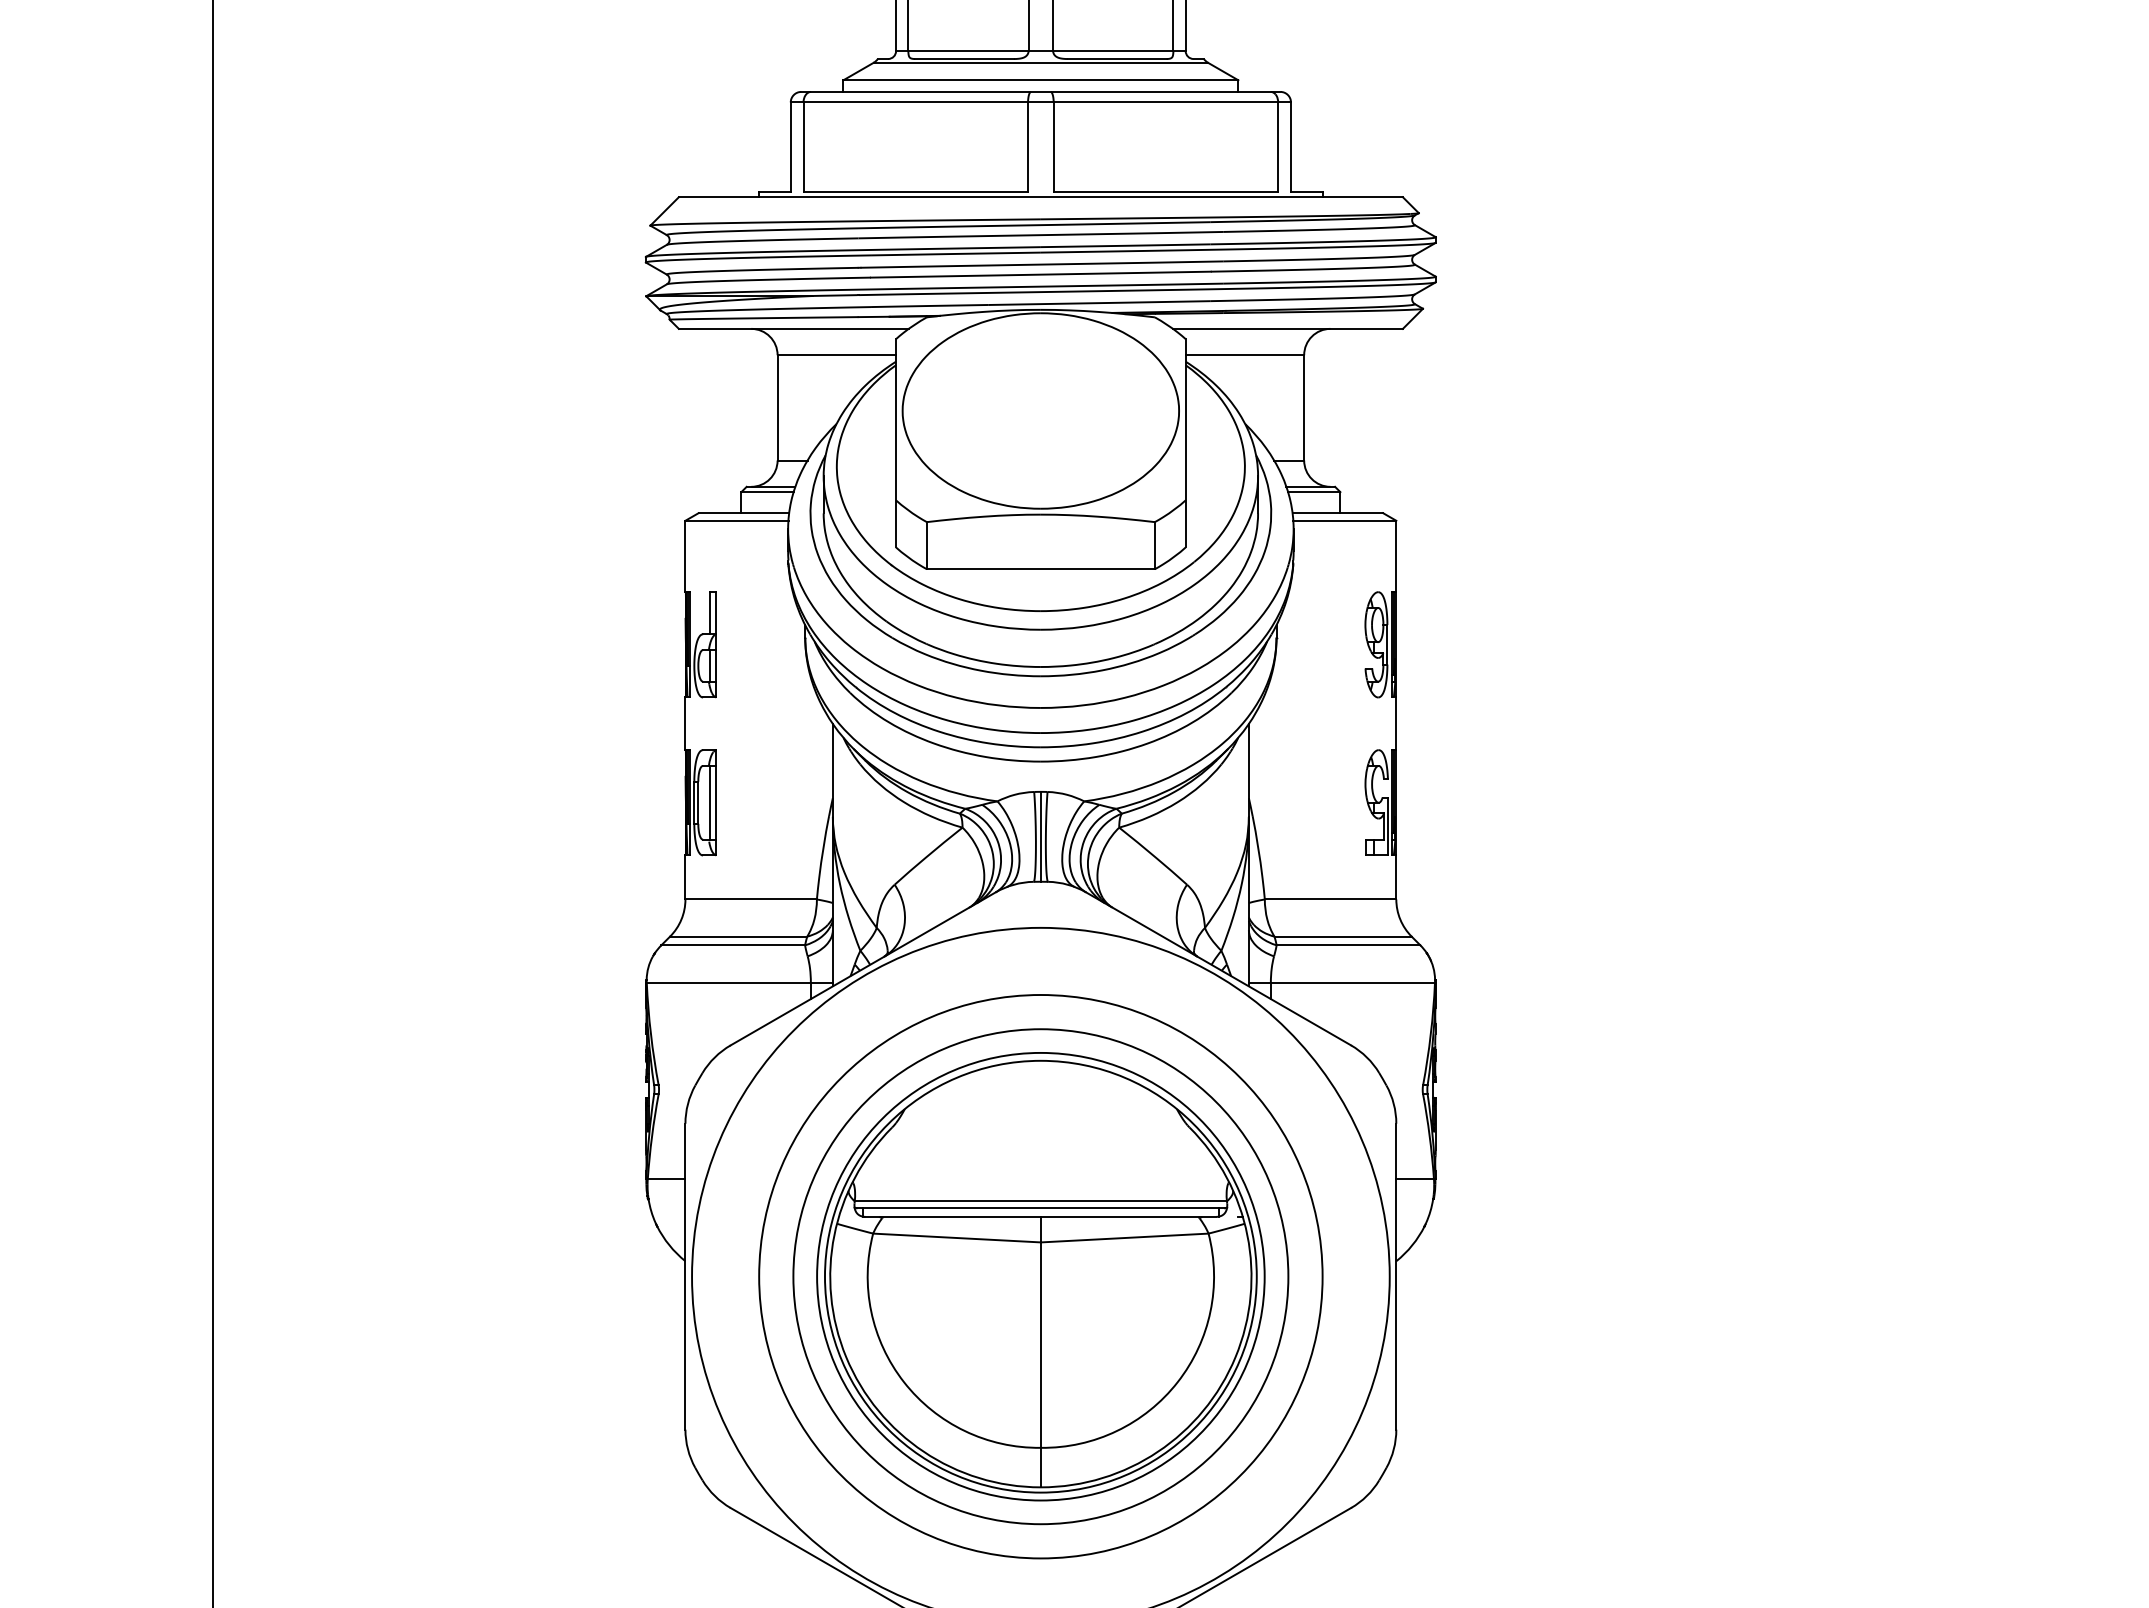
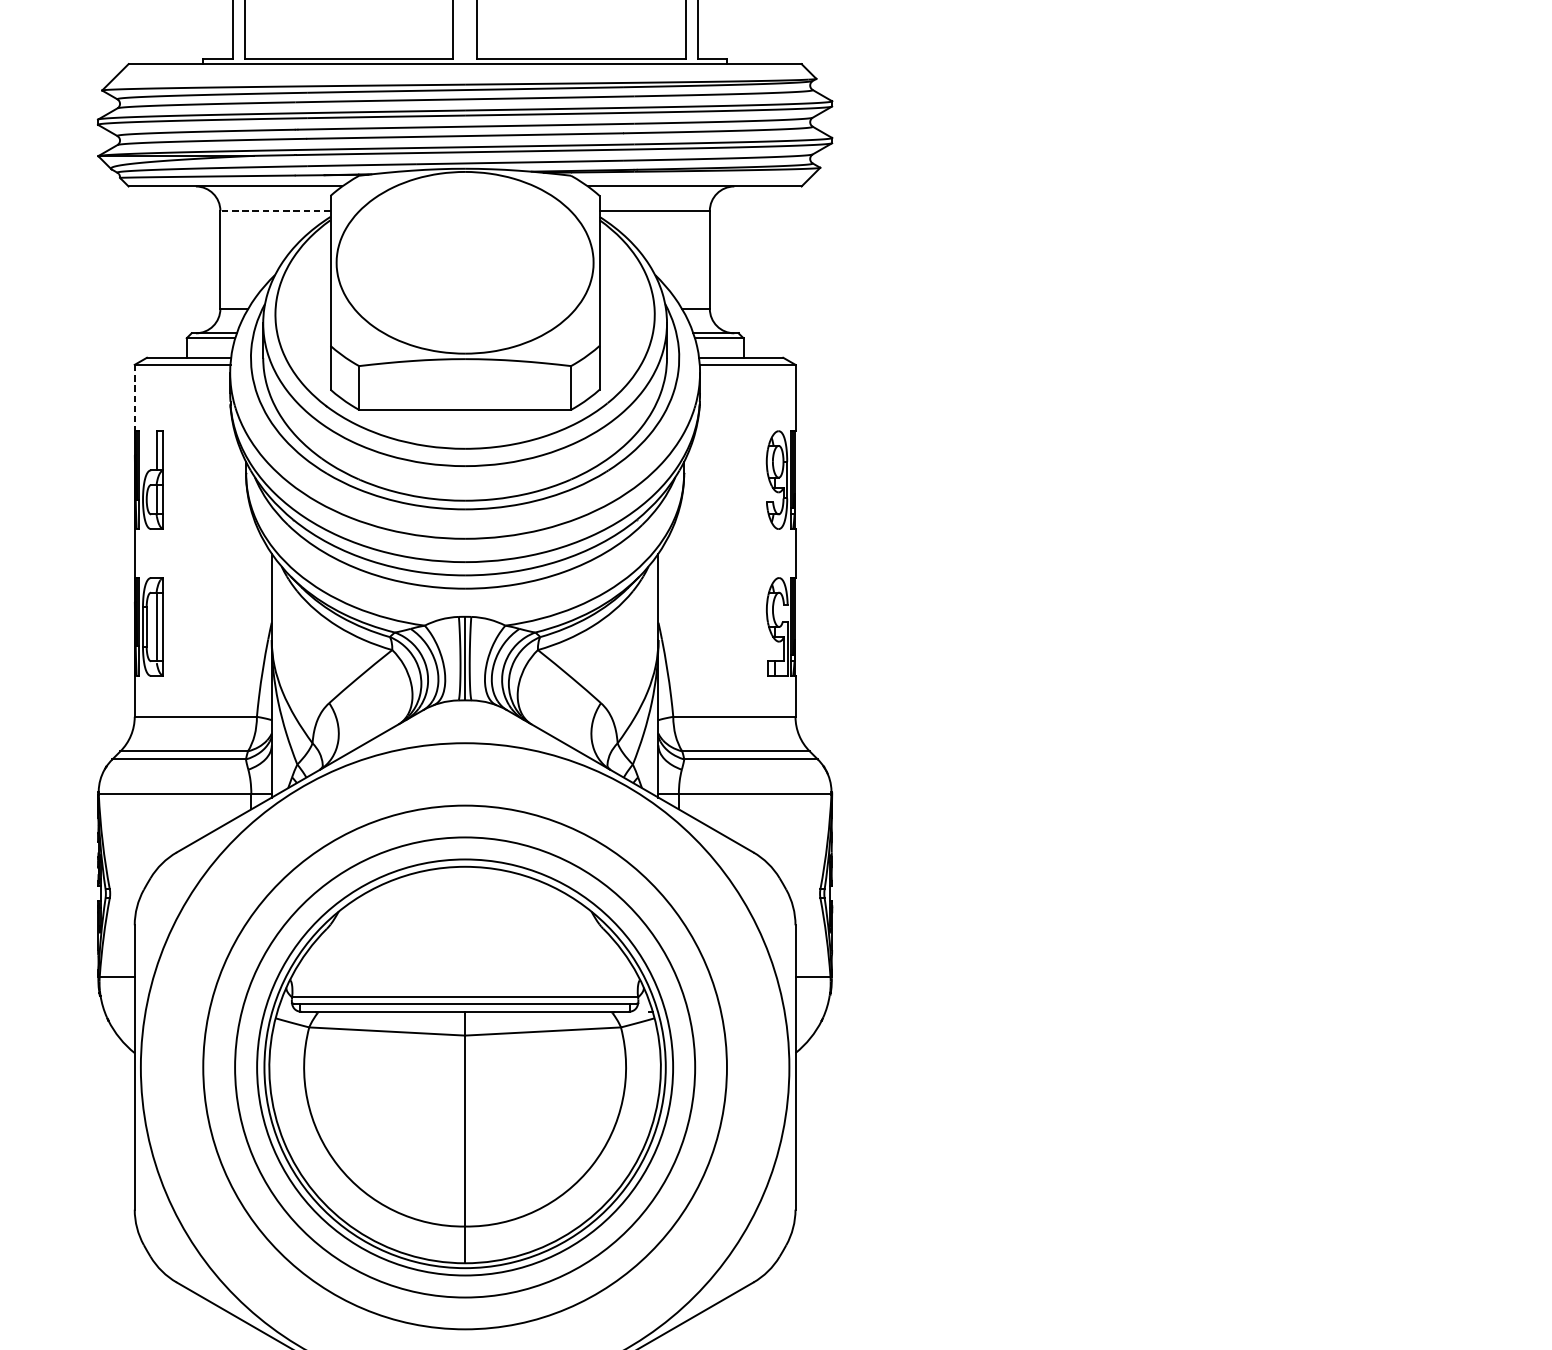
line: (836, 355) -> (275, 211), solid -> dashed
line: (685, 556) -> (134, 398), solid -> dashed

